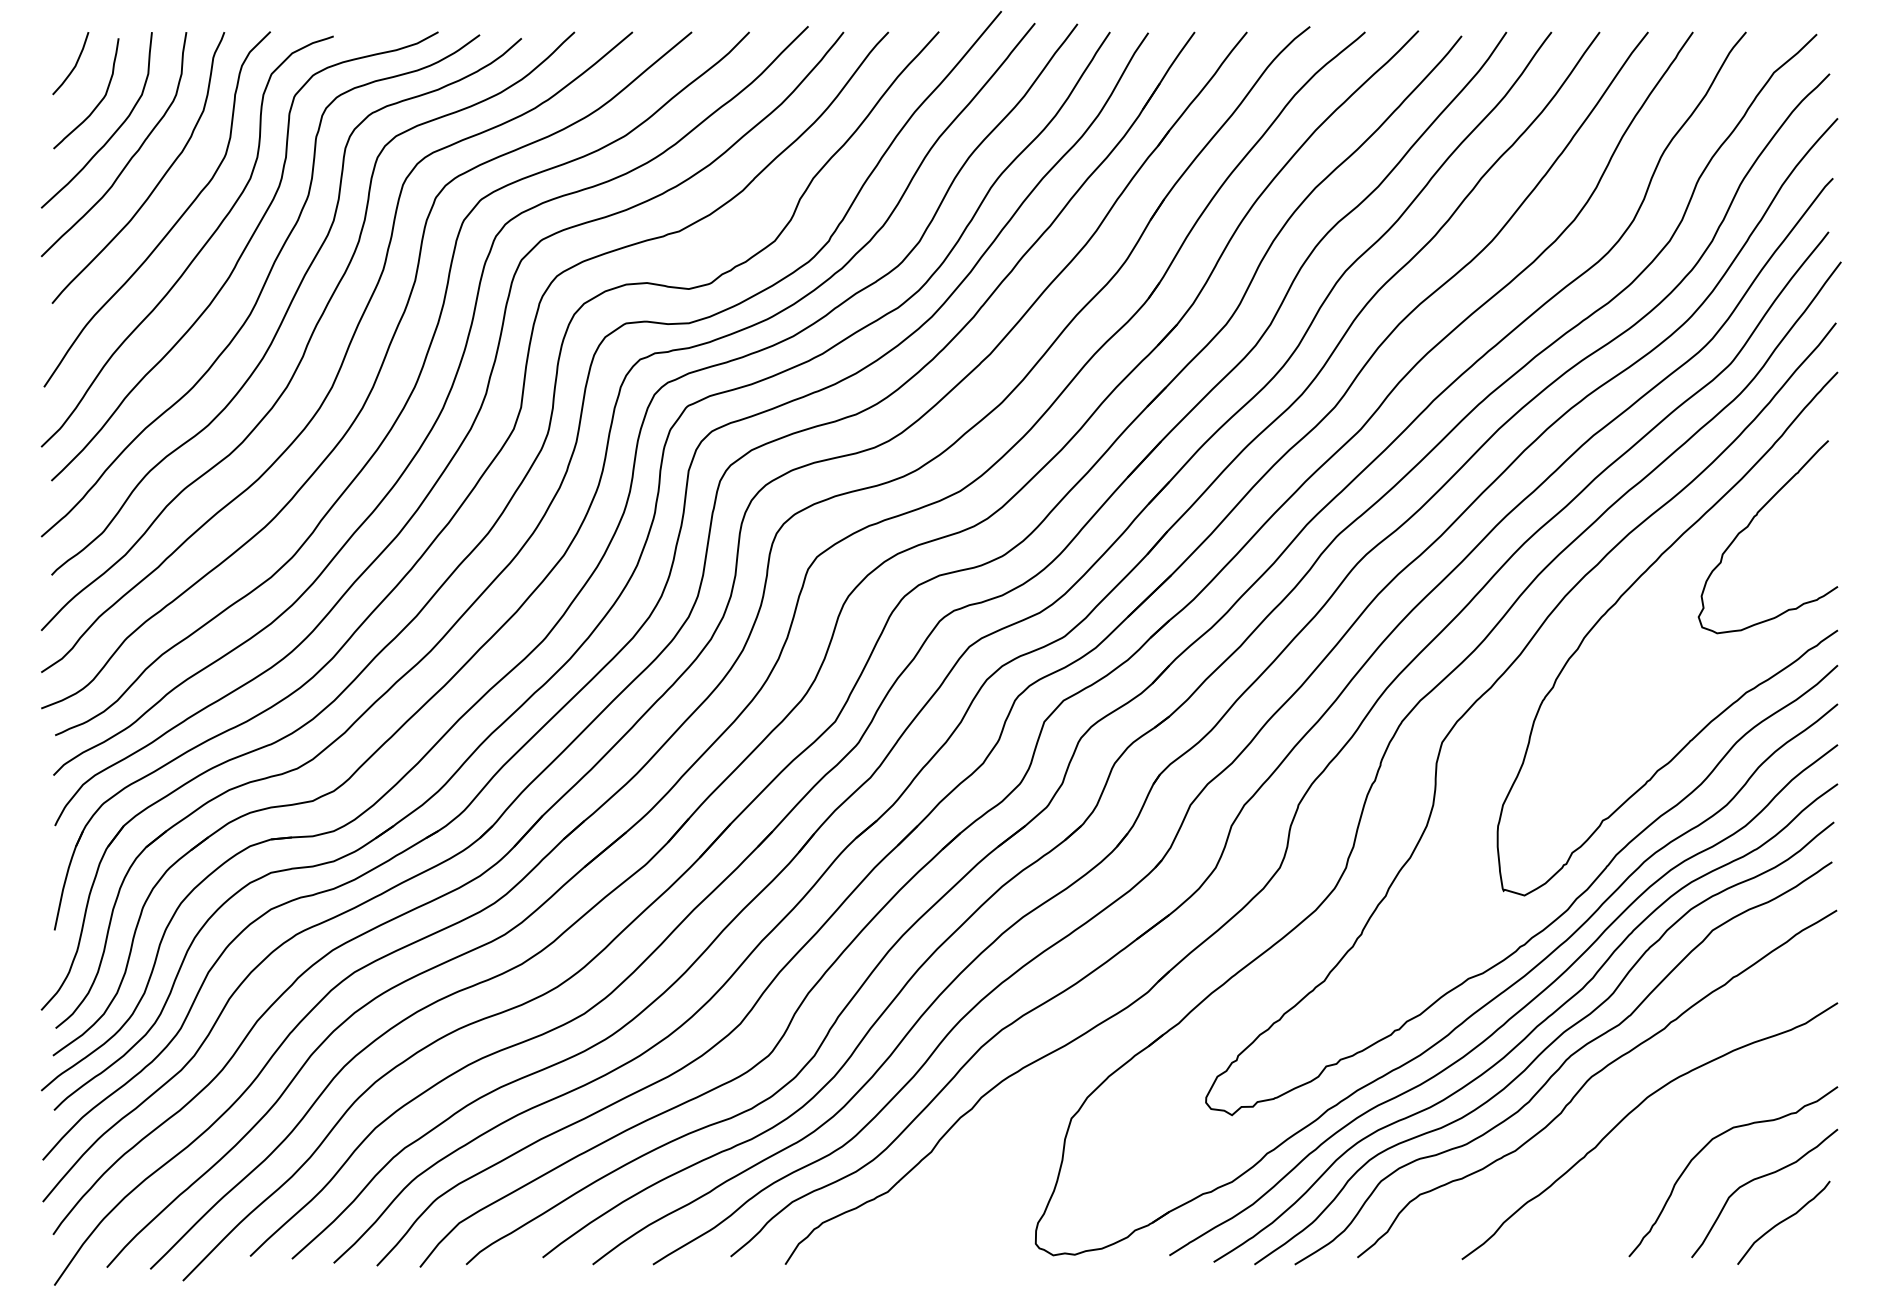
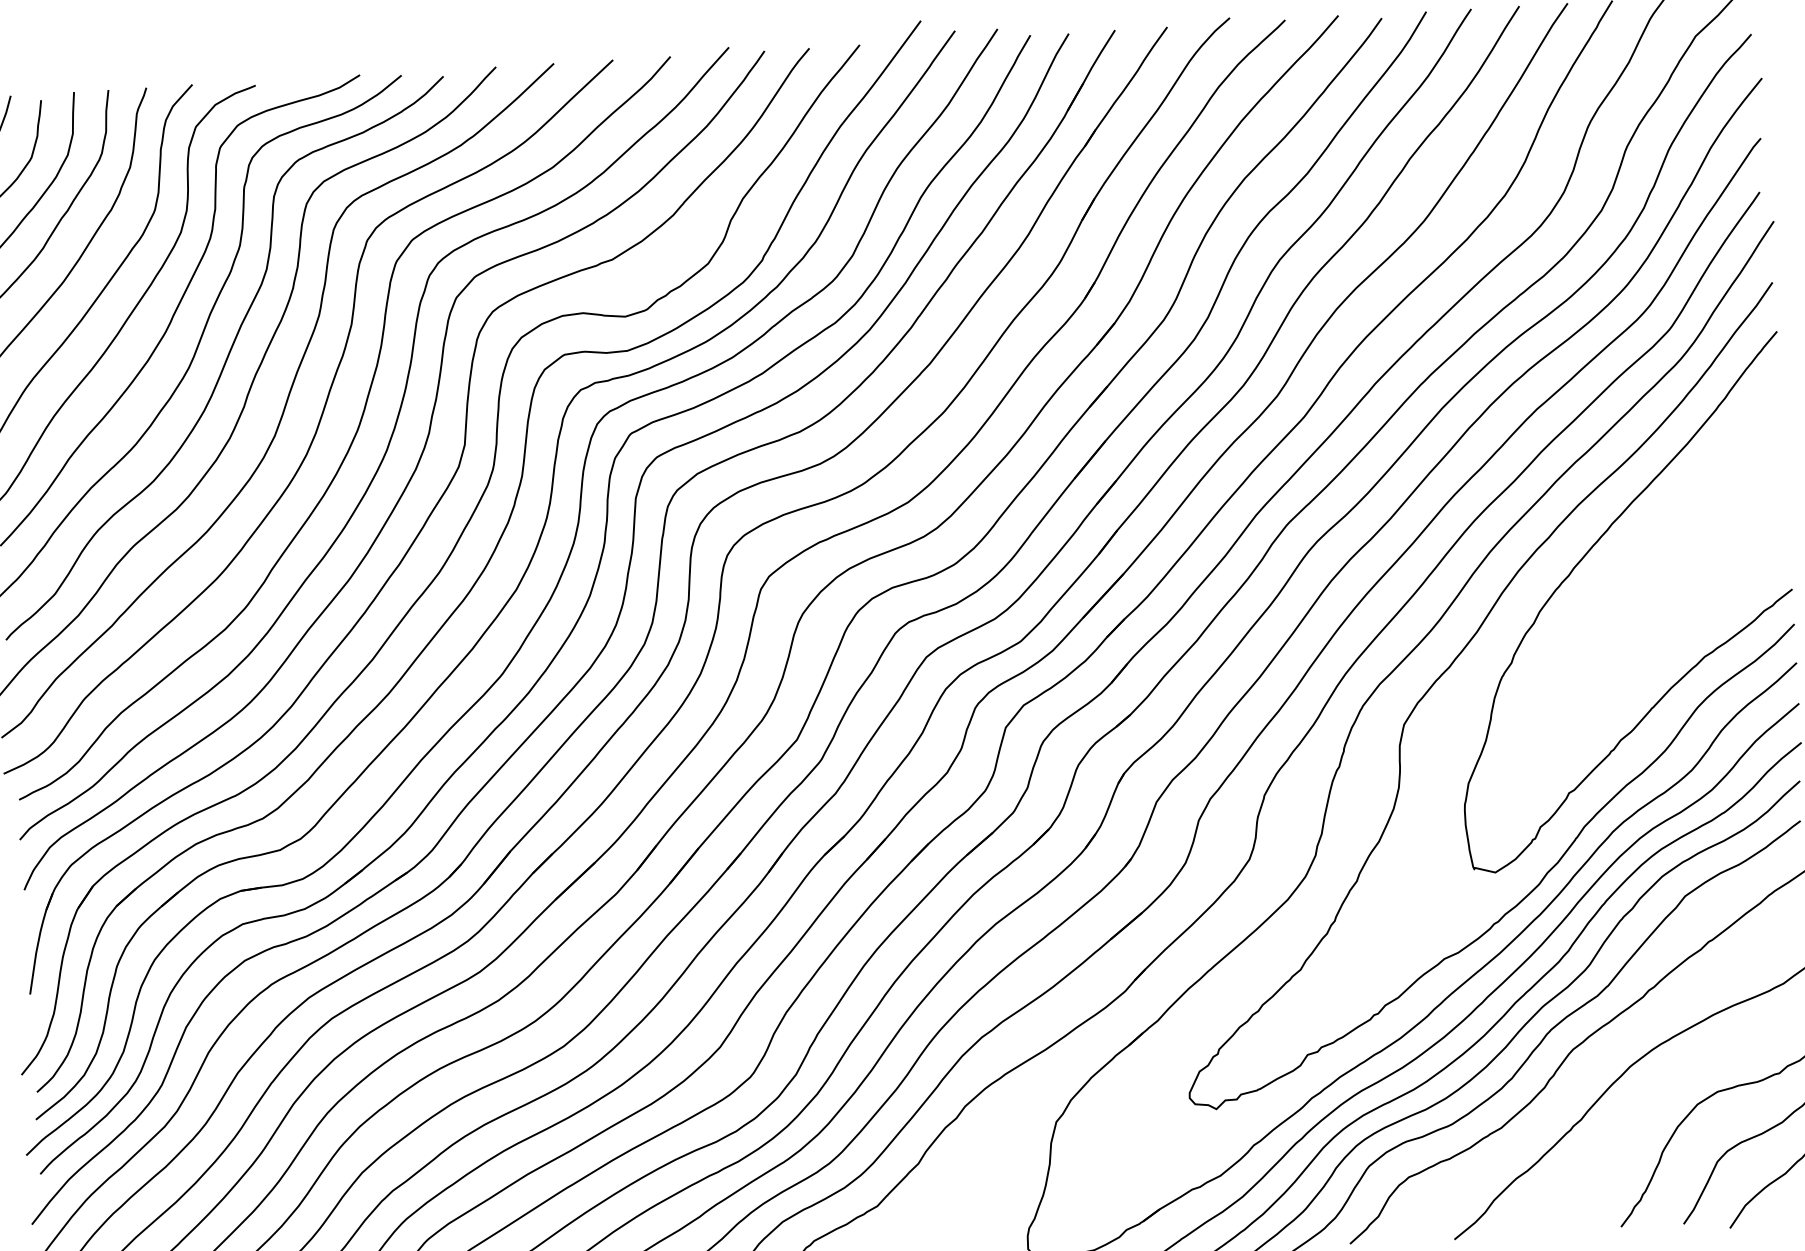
curve: (1750, 524) -> (1698, 488), removed

